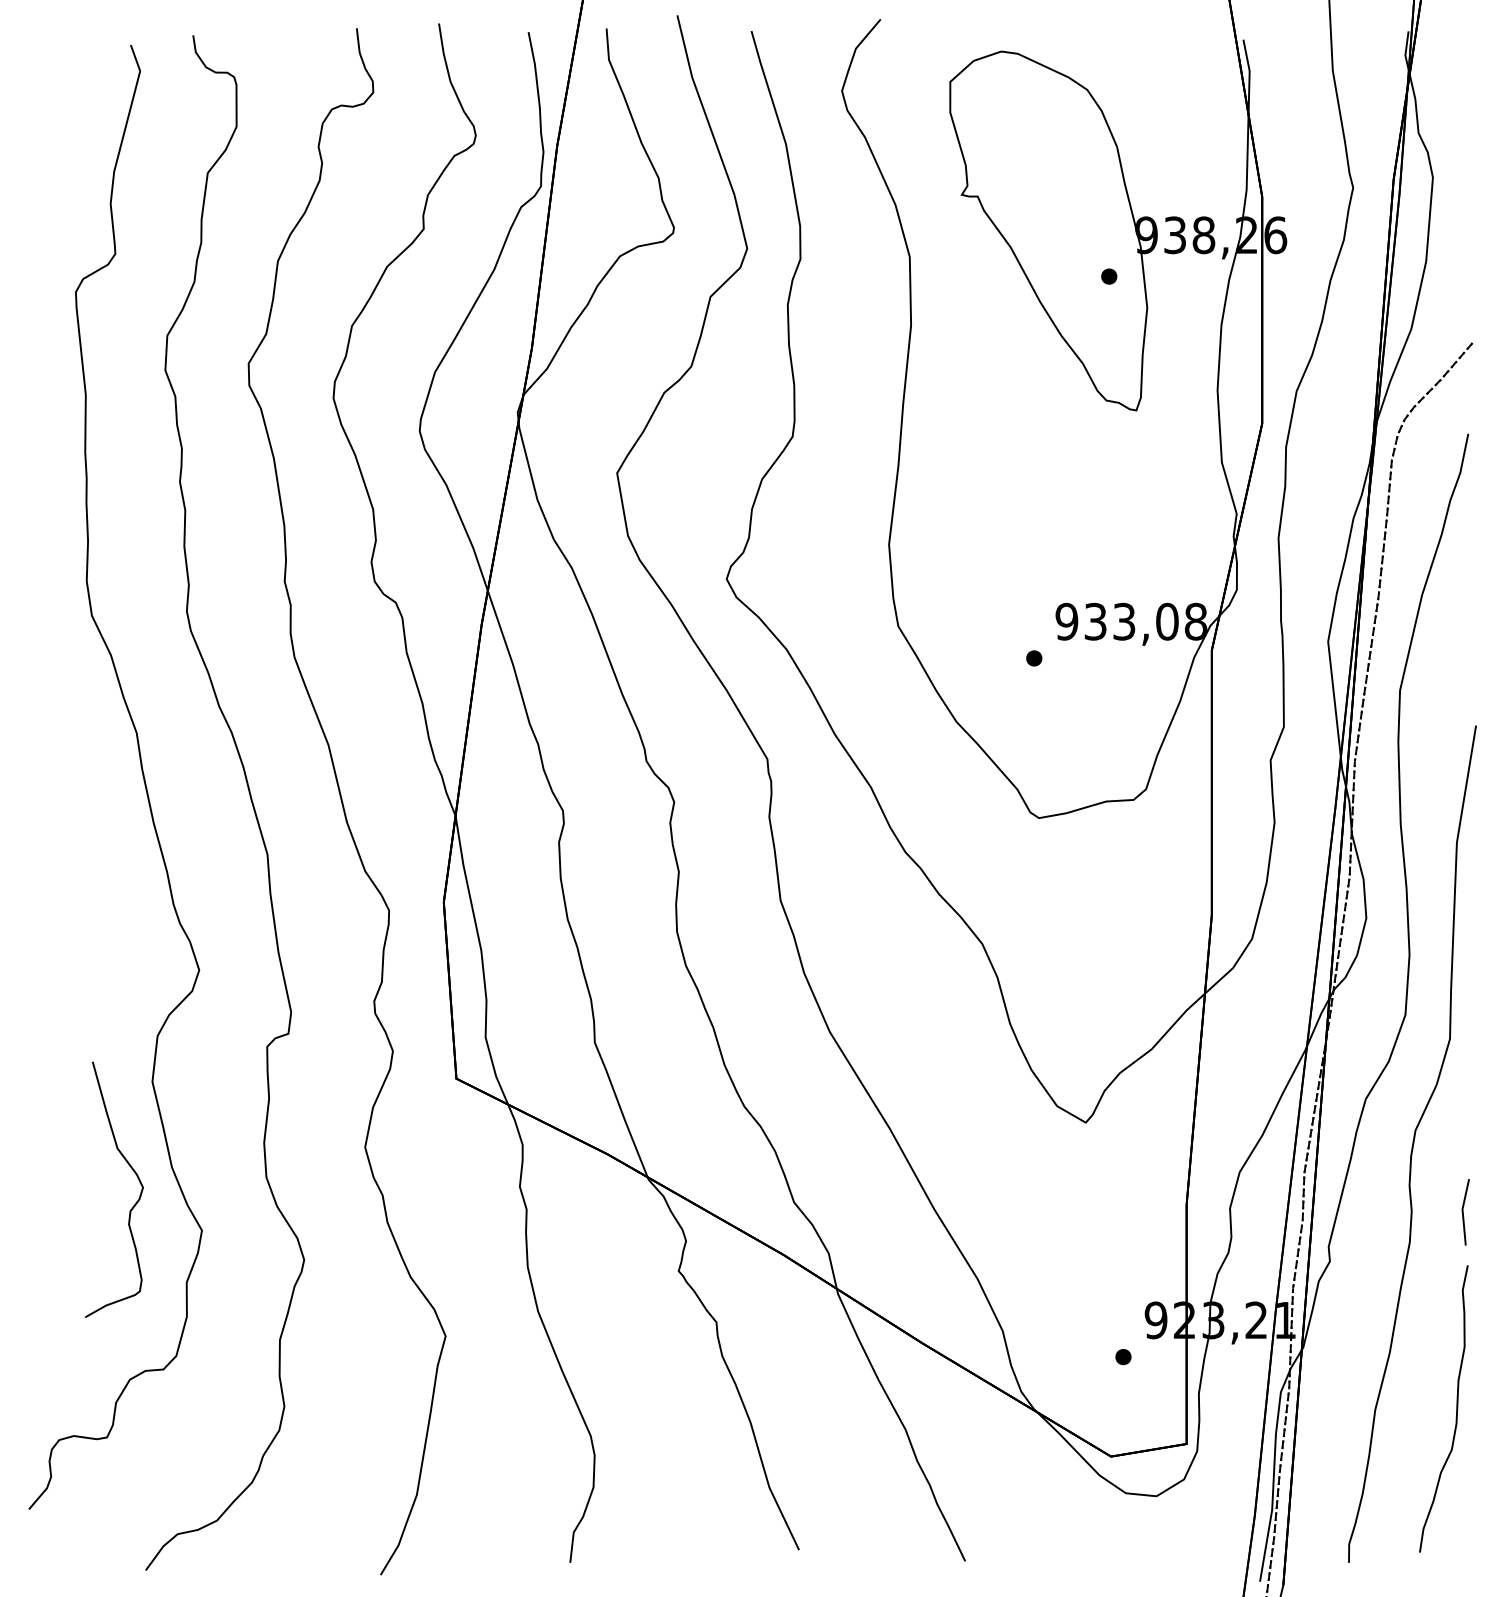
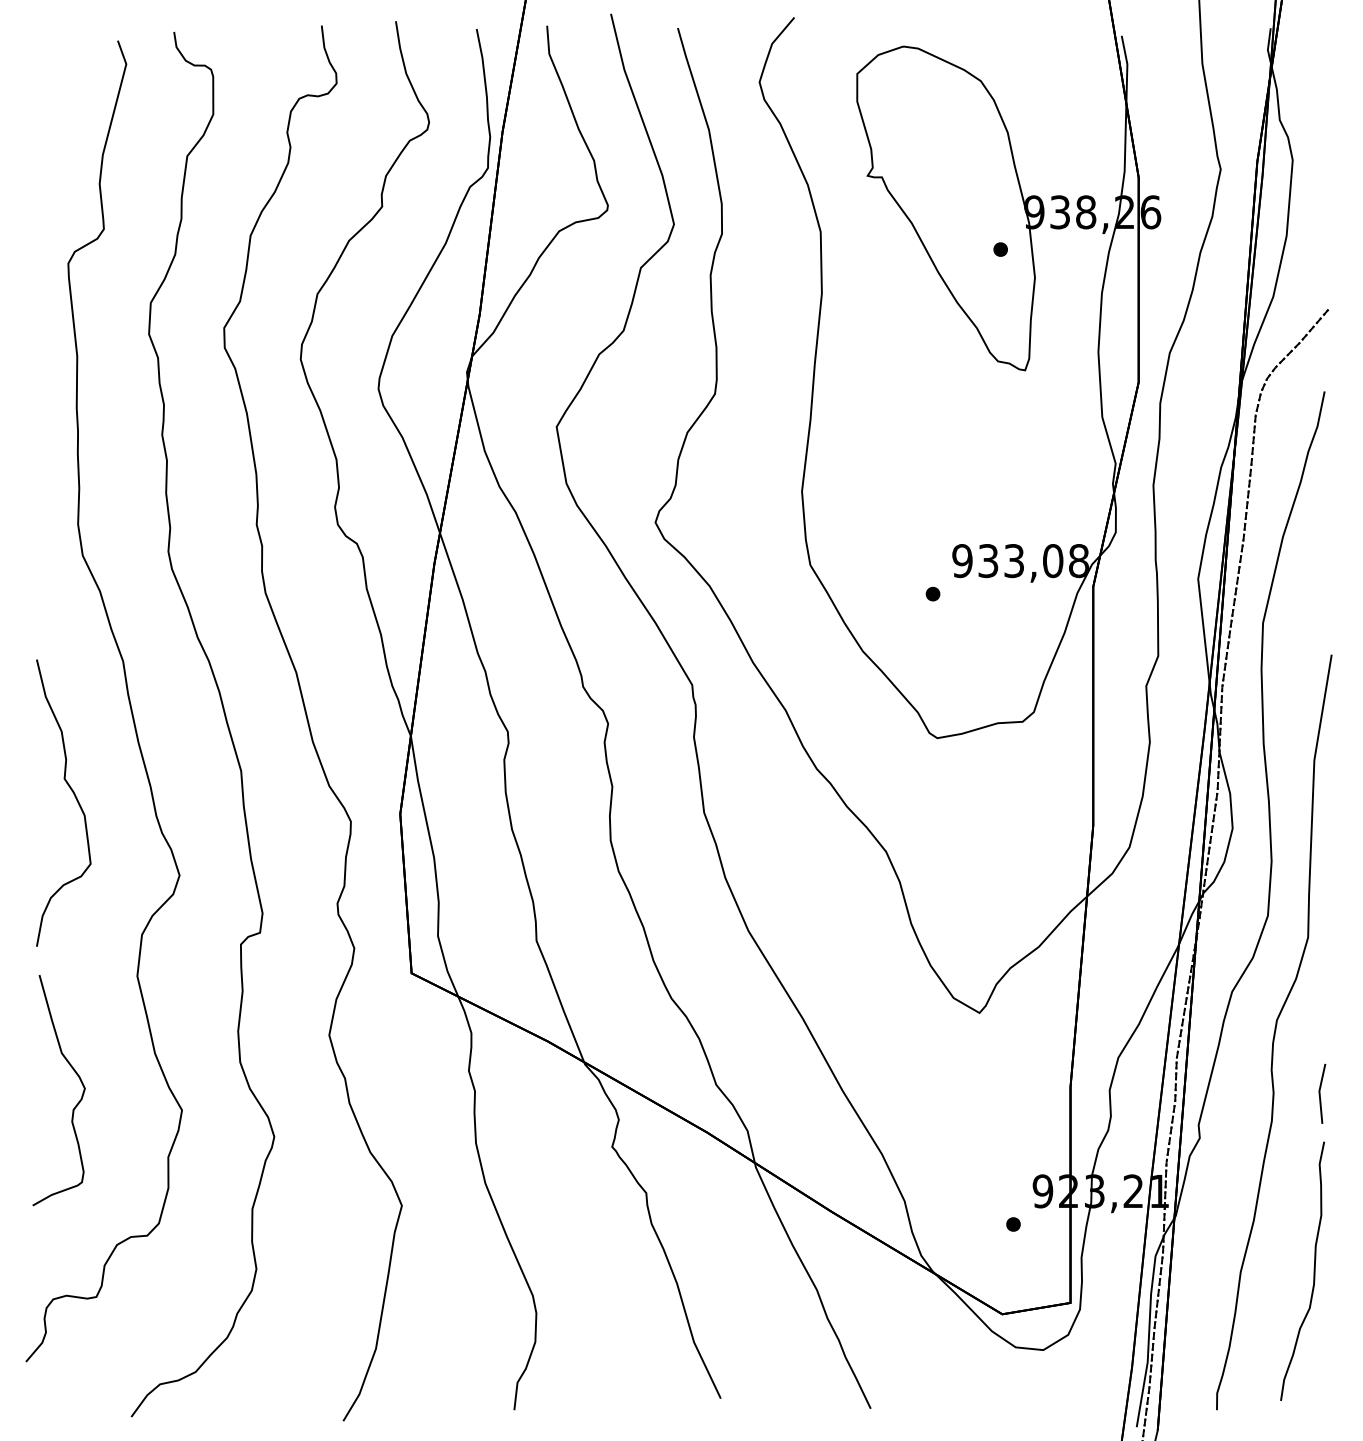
curve: (82, 882) -> (74, 796), added
curve: (131, 1207) -> (74, 1106), moved

